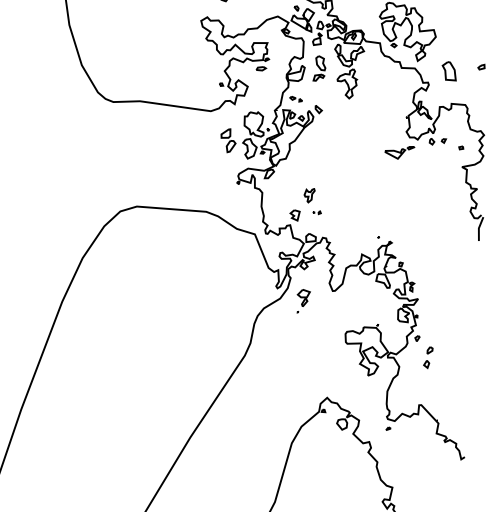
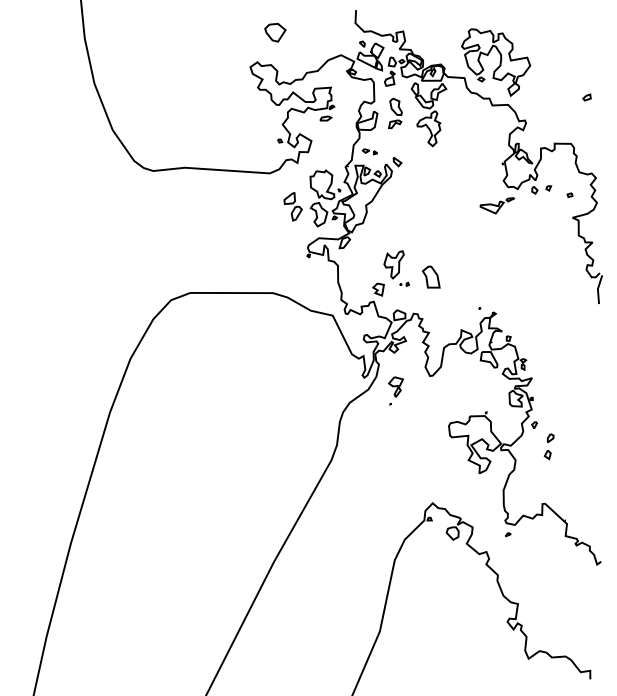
part: (448, 70) -> (430, 276), moved
part: (308, 195) -> (393, 264), size x1.67

